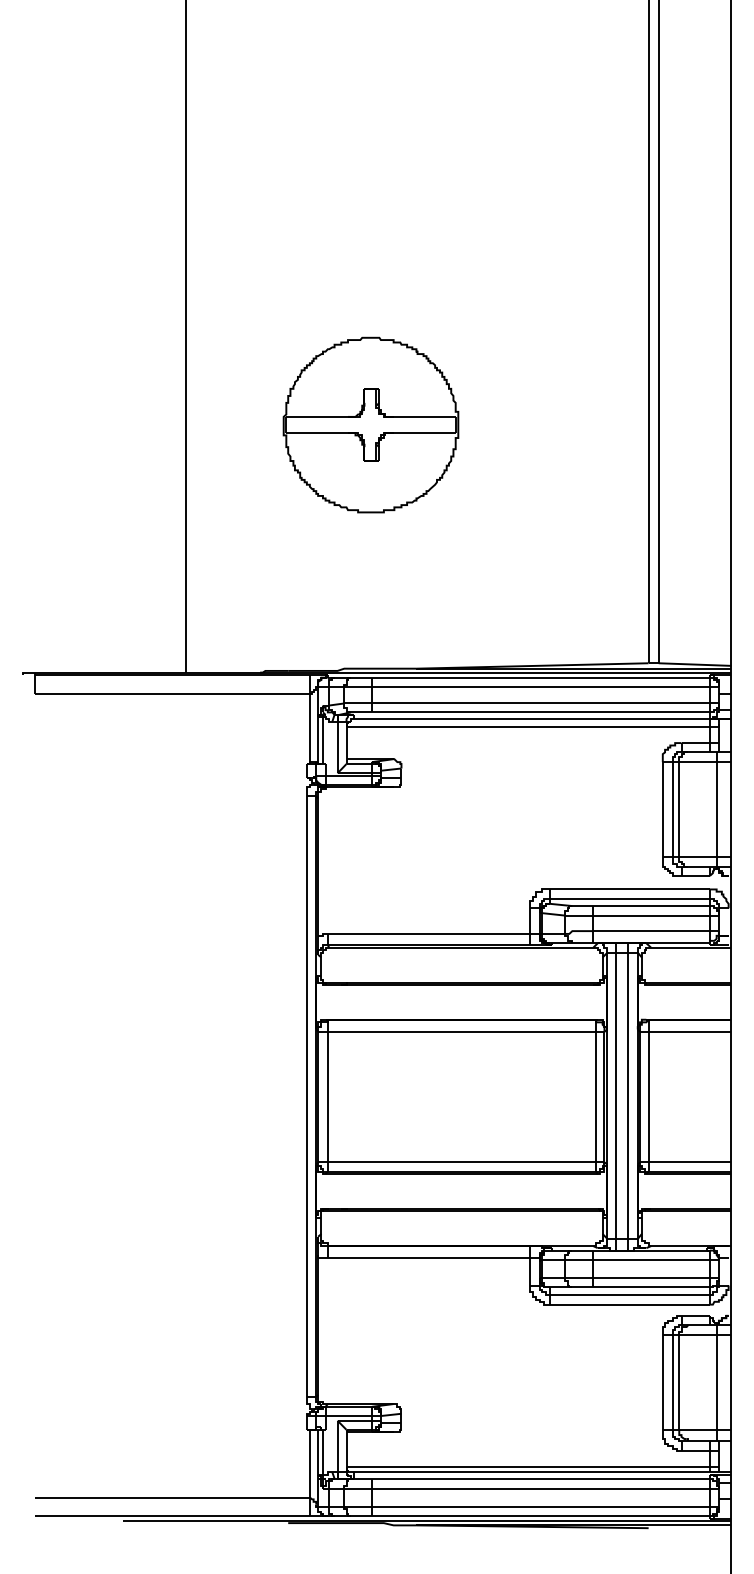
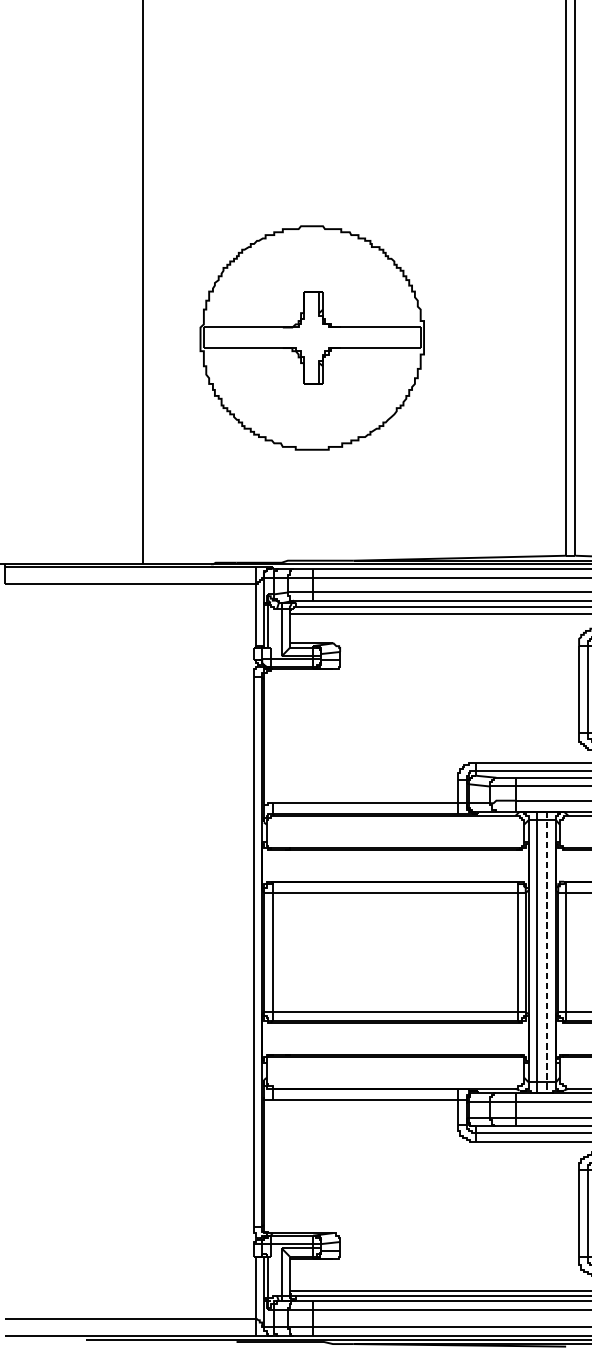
part: (370, 424) -> (311, 337), size x1.4
line: (628, 1096) -> (547, 951), solid -> dashed

